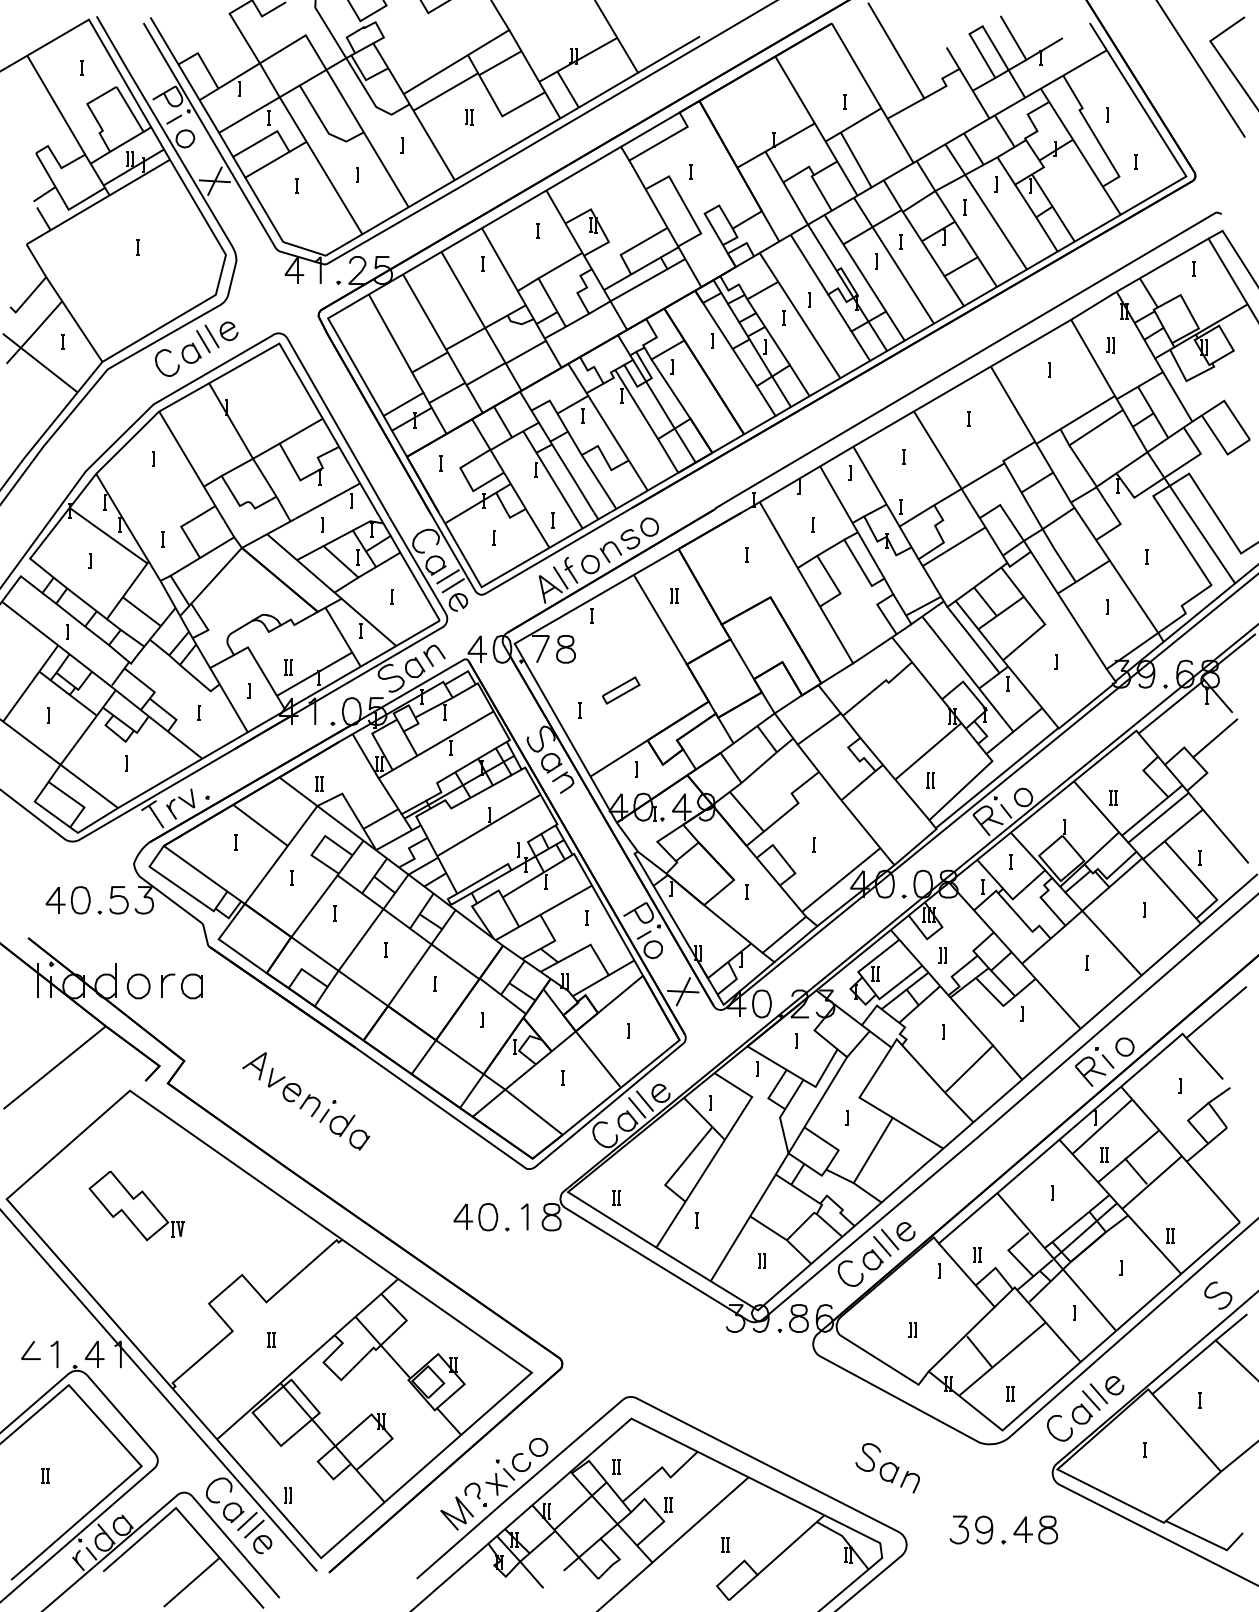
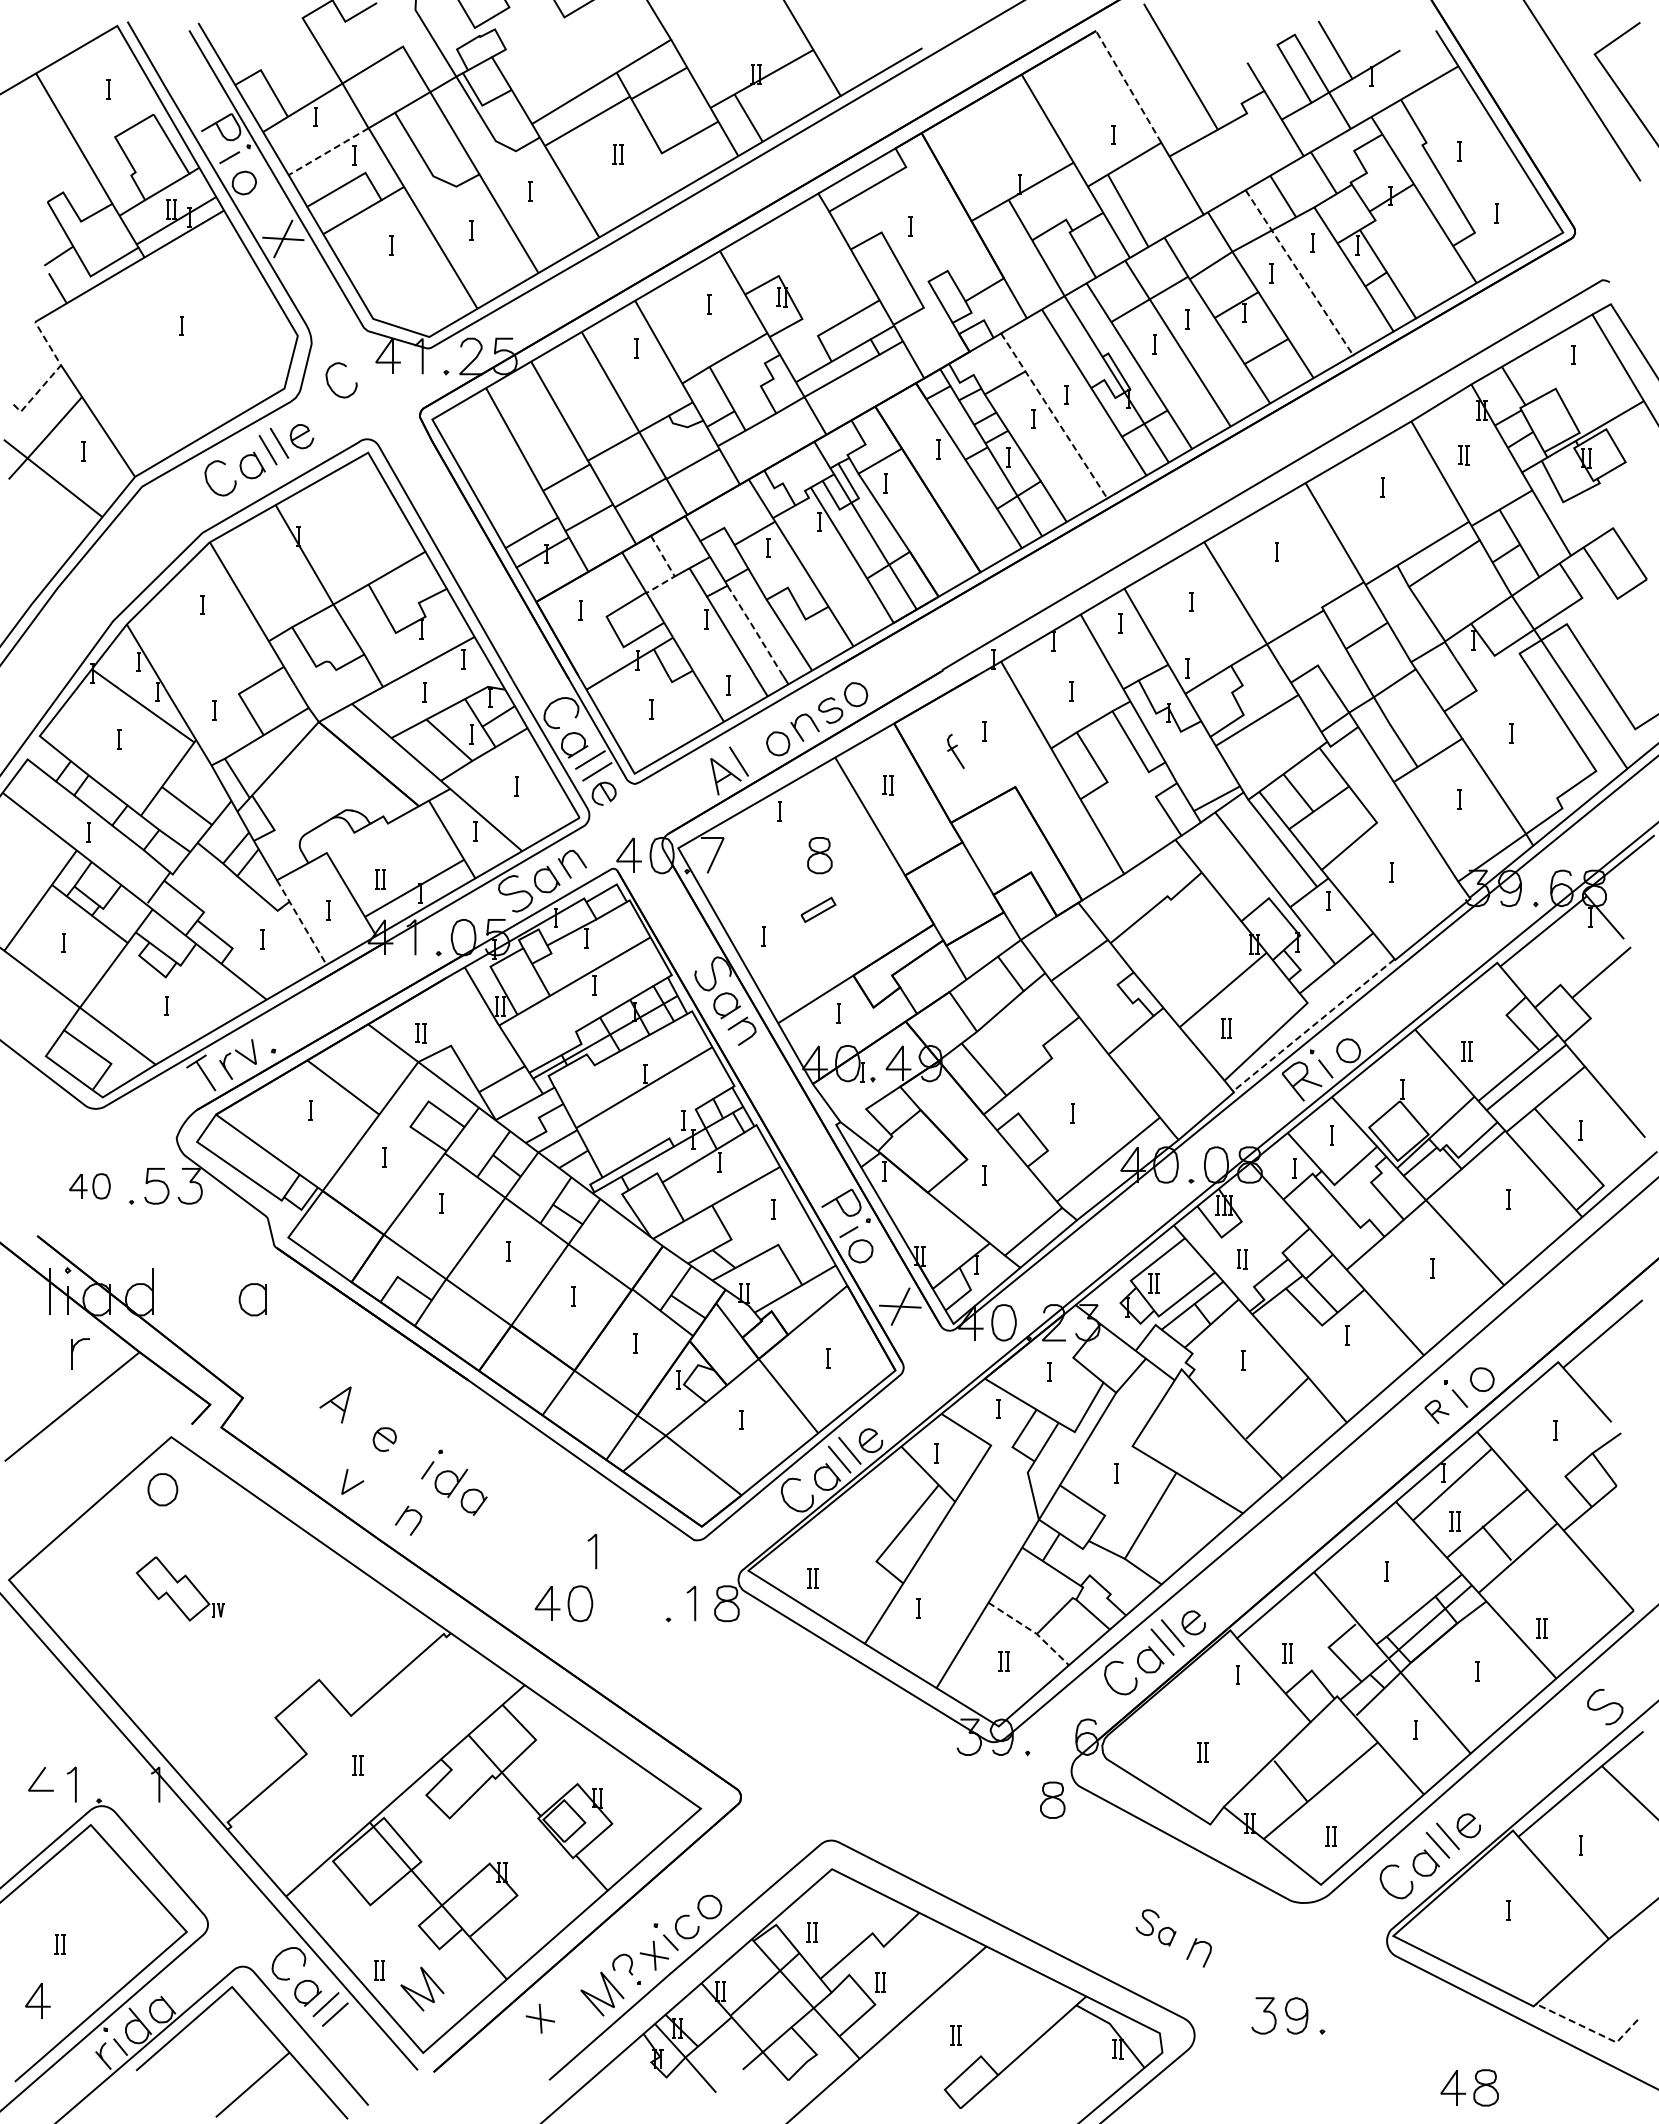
line: (856, 65) -> (1128, 86), solid -> dashed
line: (249, 114) -> (328, 151), solid -> dashed
line: (986, 207) -> (1299, 273), solid -> dashed
line: (40, 283) -> (53, 373), solid -> dashed
curve: (250, 292) -> (330, 385), added
line: (800, 316) -> (1054, 416), solid -> dashed
line: (509, 433) -> (671, 571), solid -> dashed
line: (573, 479) -> (755, 631), solid -> dashed
part: (571, 569) -> (955, 750), moved
part: (565, 649) -> (819, 855), moved
part: (621, 690) -> (818, 909), size x0.7
line: (229, 700) -> (302, 923), solid -> dashed
line: (996, 778) -> (1313, 1025), solid -> dashed
part: (67, 900) -> (89, 1186), size x0.7
part: (162, 983) -> (73, 1351), moved
part: (138, 986) -> (162, 1489), moved
part: (1090, 1071) -> (1436, 1411), size x0.6
line: (278, 1079) -> (355, 1484), moved
part: (305, 1103) -> (402, 1517), moved
line: (451, 1177) -> (595, 1551), added
part: (136, 1205) -> (180, 1588), size x0.7
part: (475, 1216) -> (563, 1603), moved
line: (782, 1237) -> (1031, 1630), solid -> dashed
part: (798, 1317) -> (1052, 1799), moved
part: (94, 1354) -> (37, 2000), moved
part: (876, 1462) -> (1155, 1927), size x0.7
part: (320, 1509) -> (422, 1988), added
part: (1035, 1529) -> (1469, 2087), moved
part: (410, 1531) -> (540, 2018), added
line: (1207, 1541) -> (1590, 2030), solid -> dashed
part: (262, 1544) -> (346, 2035), removed

